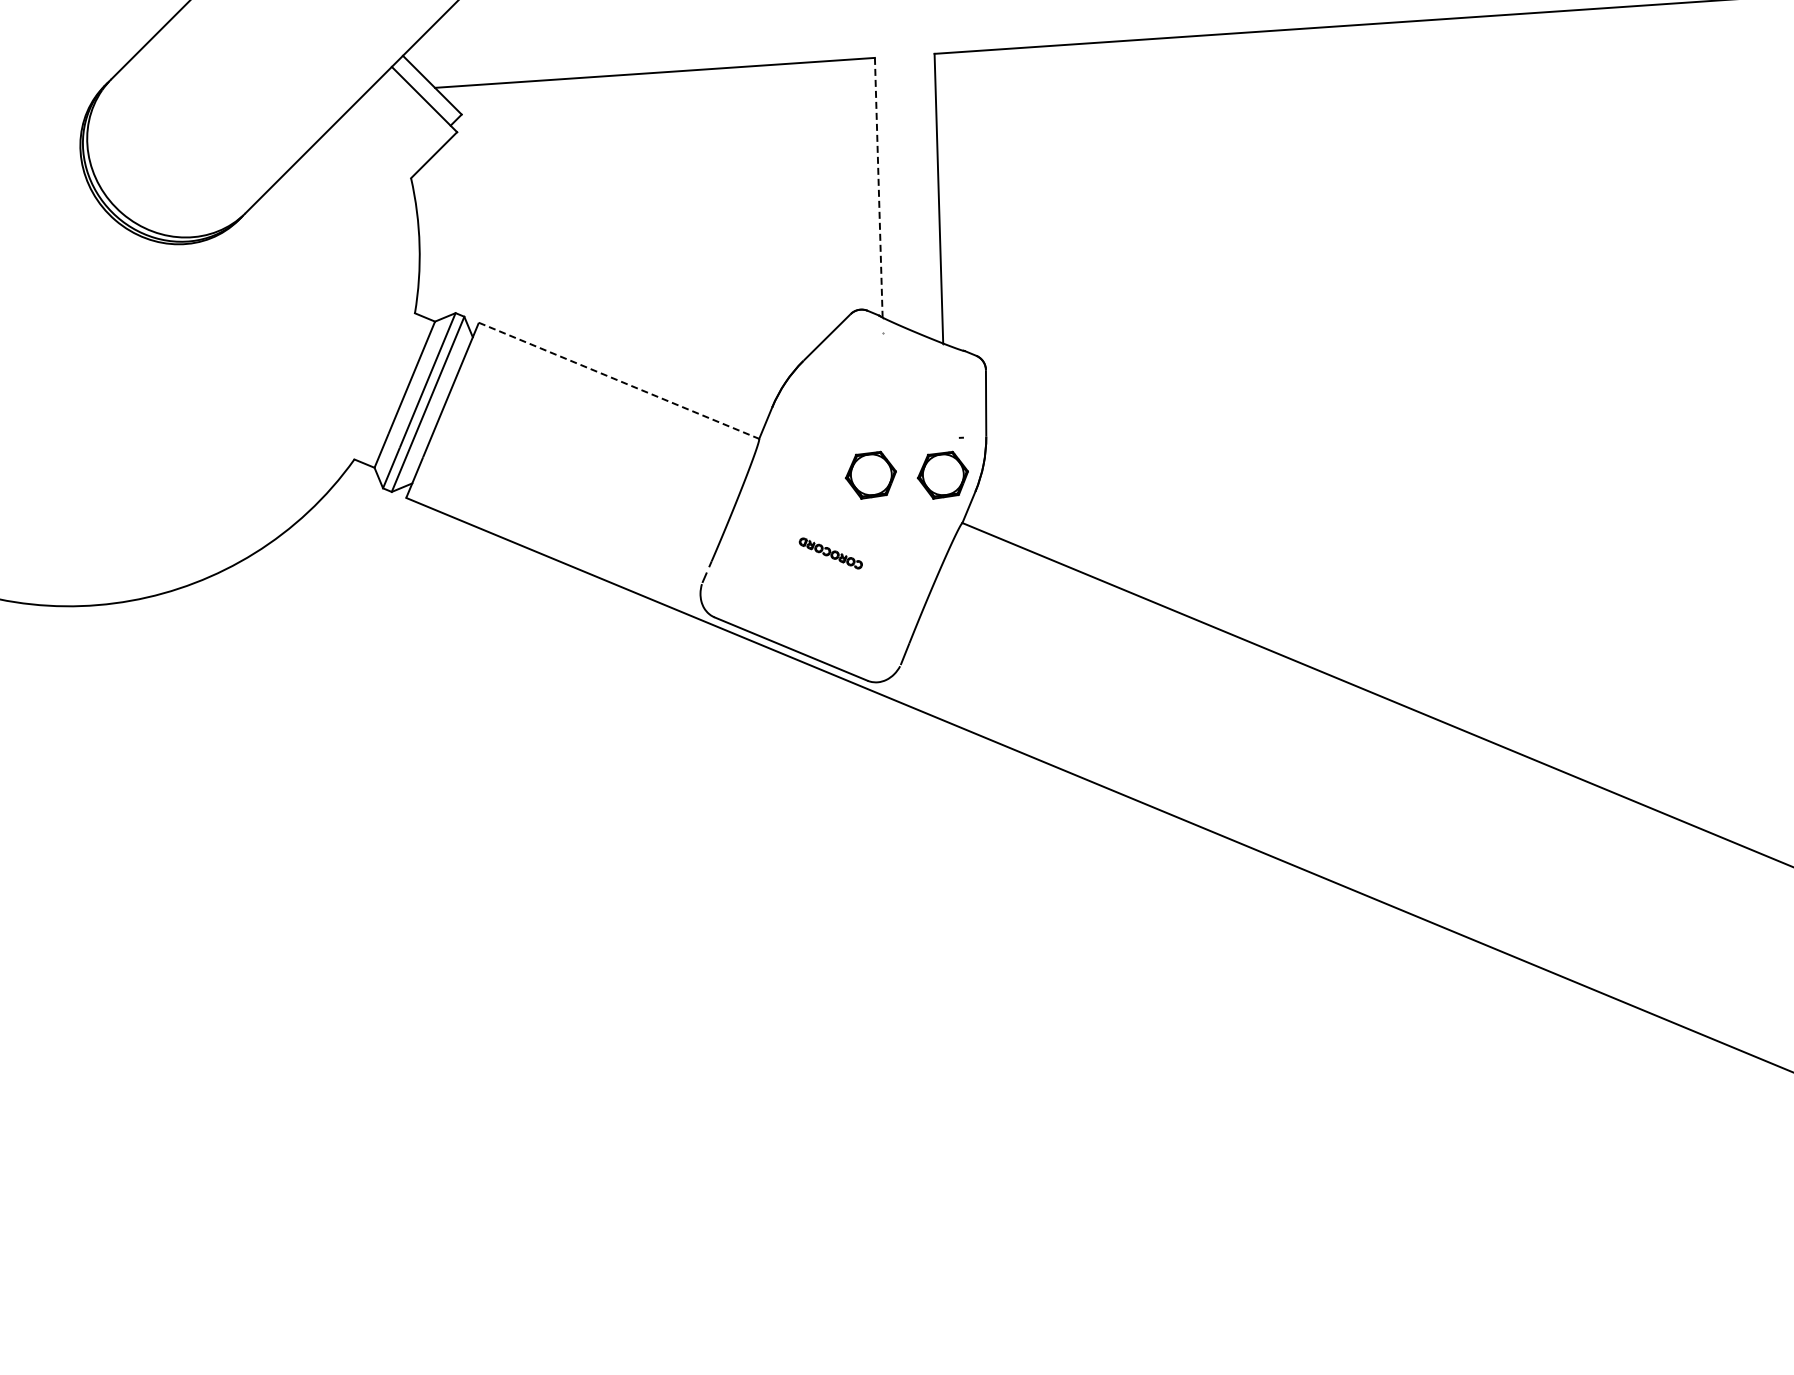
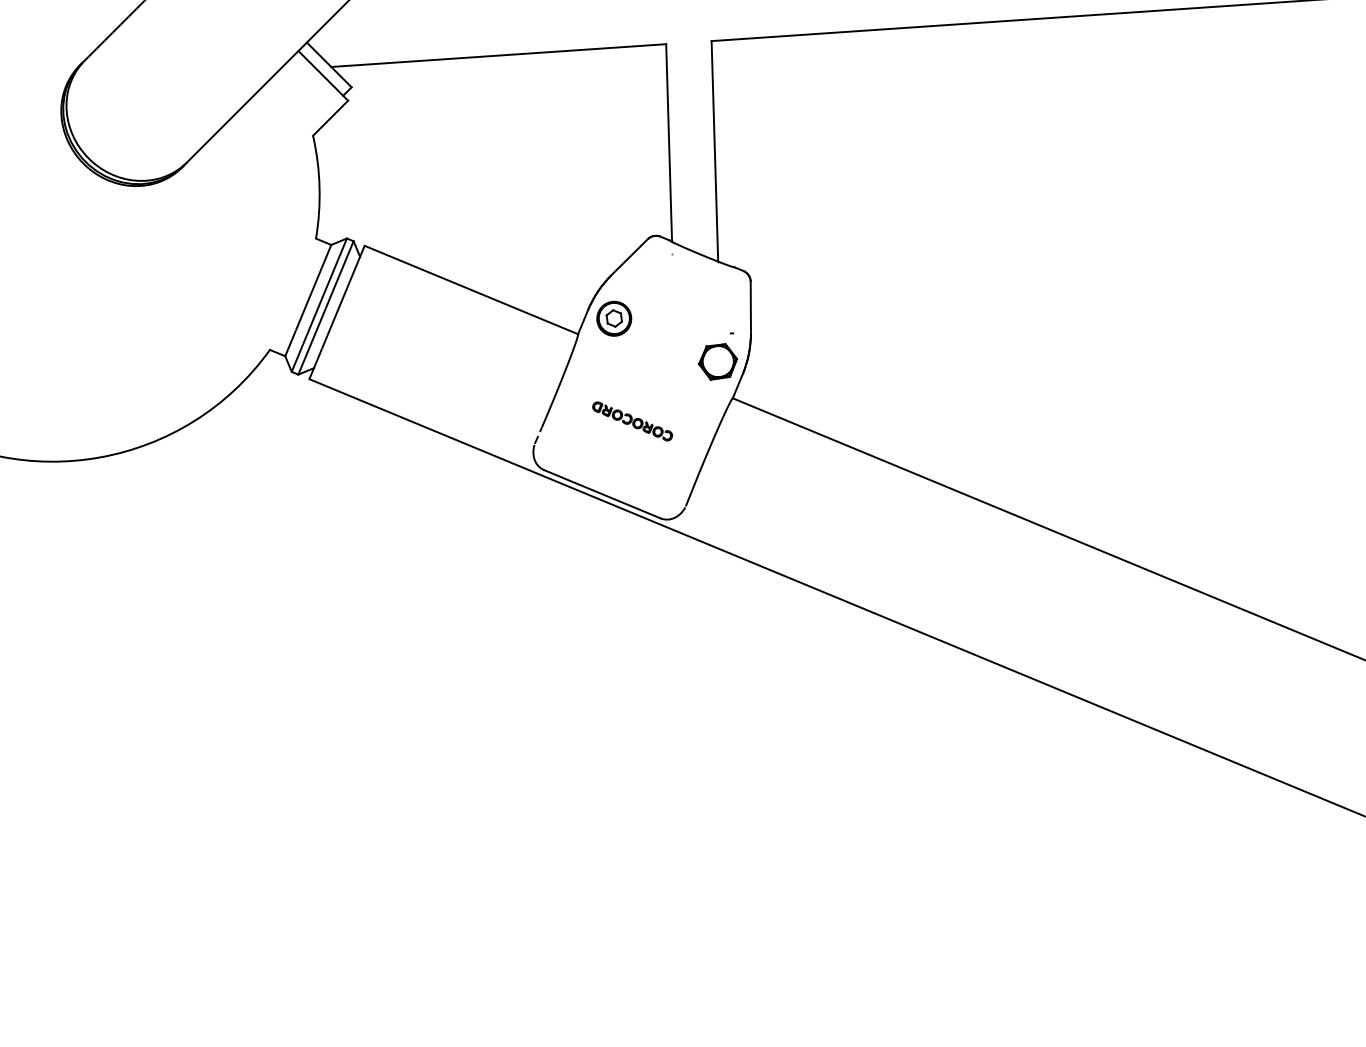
line: (878, 187) -> (668, 142), dashed -> solid
line: (619, 380) -> (471, 289), dashed -> solid
part: (806, 418) -> (614, 318), added
part: (870, 474) -> (662, 361), removed
part: (830, 553) -> (632, 421), size x1.67

